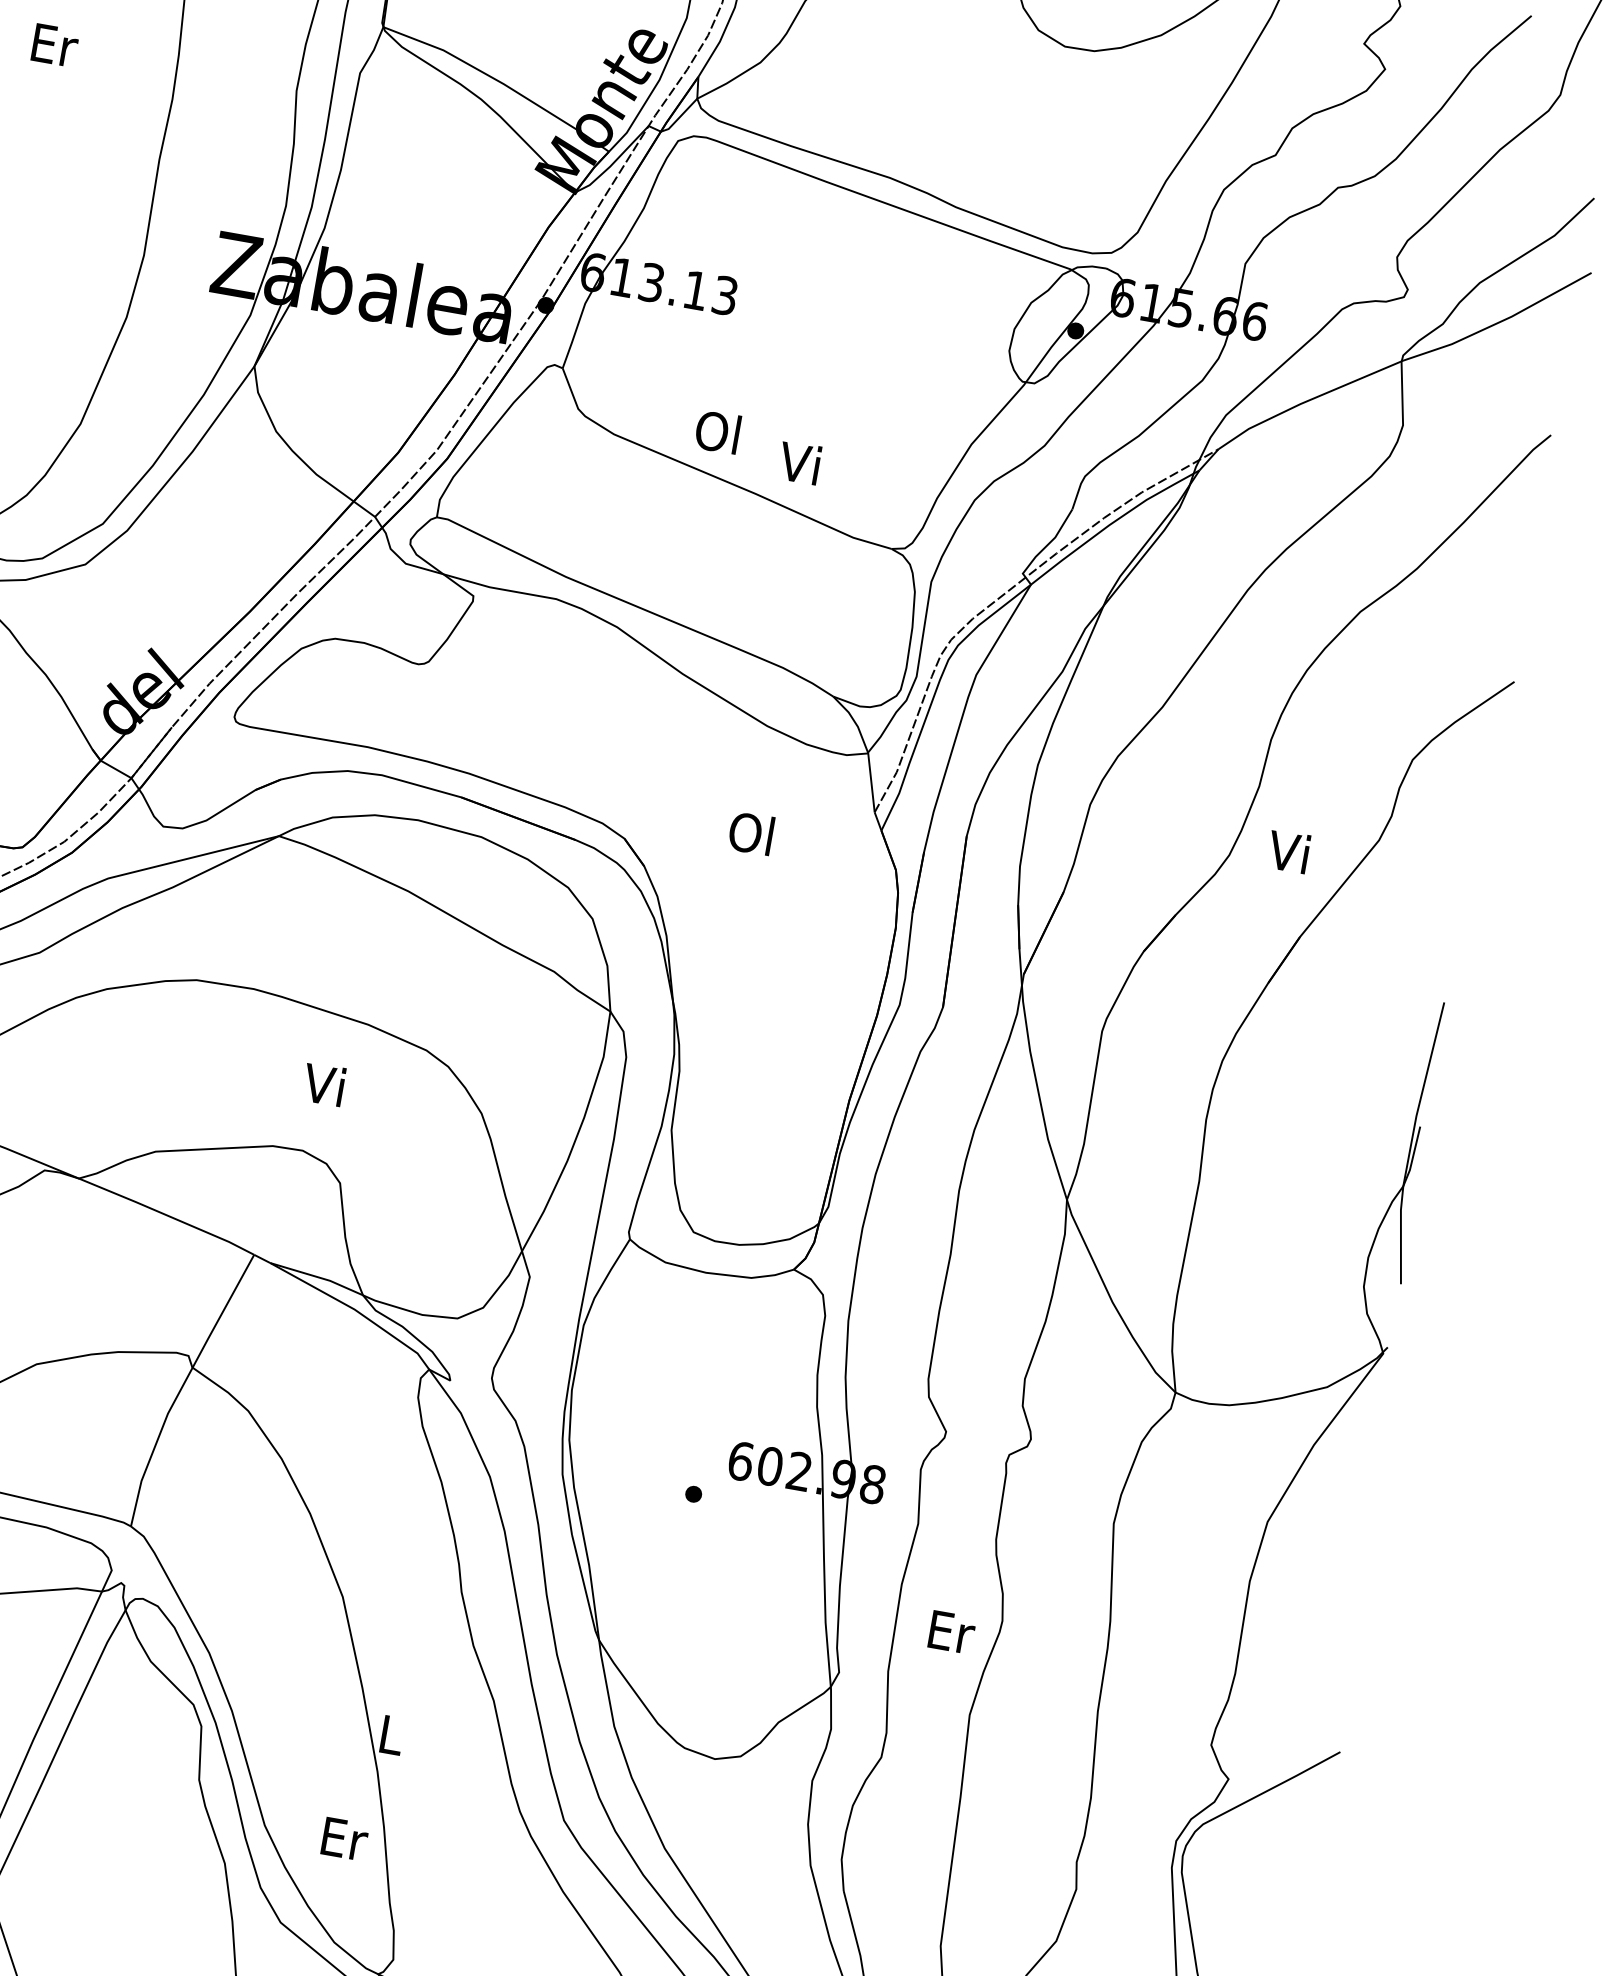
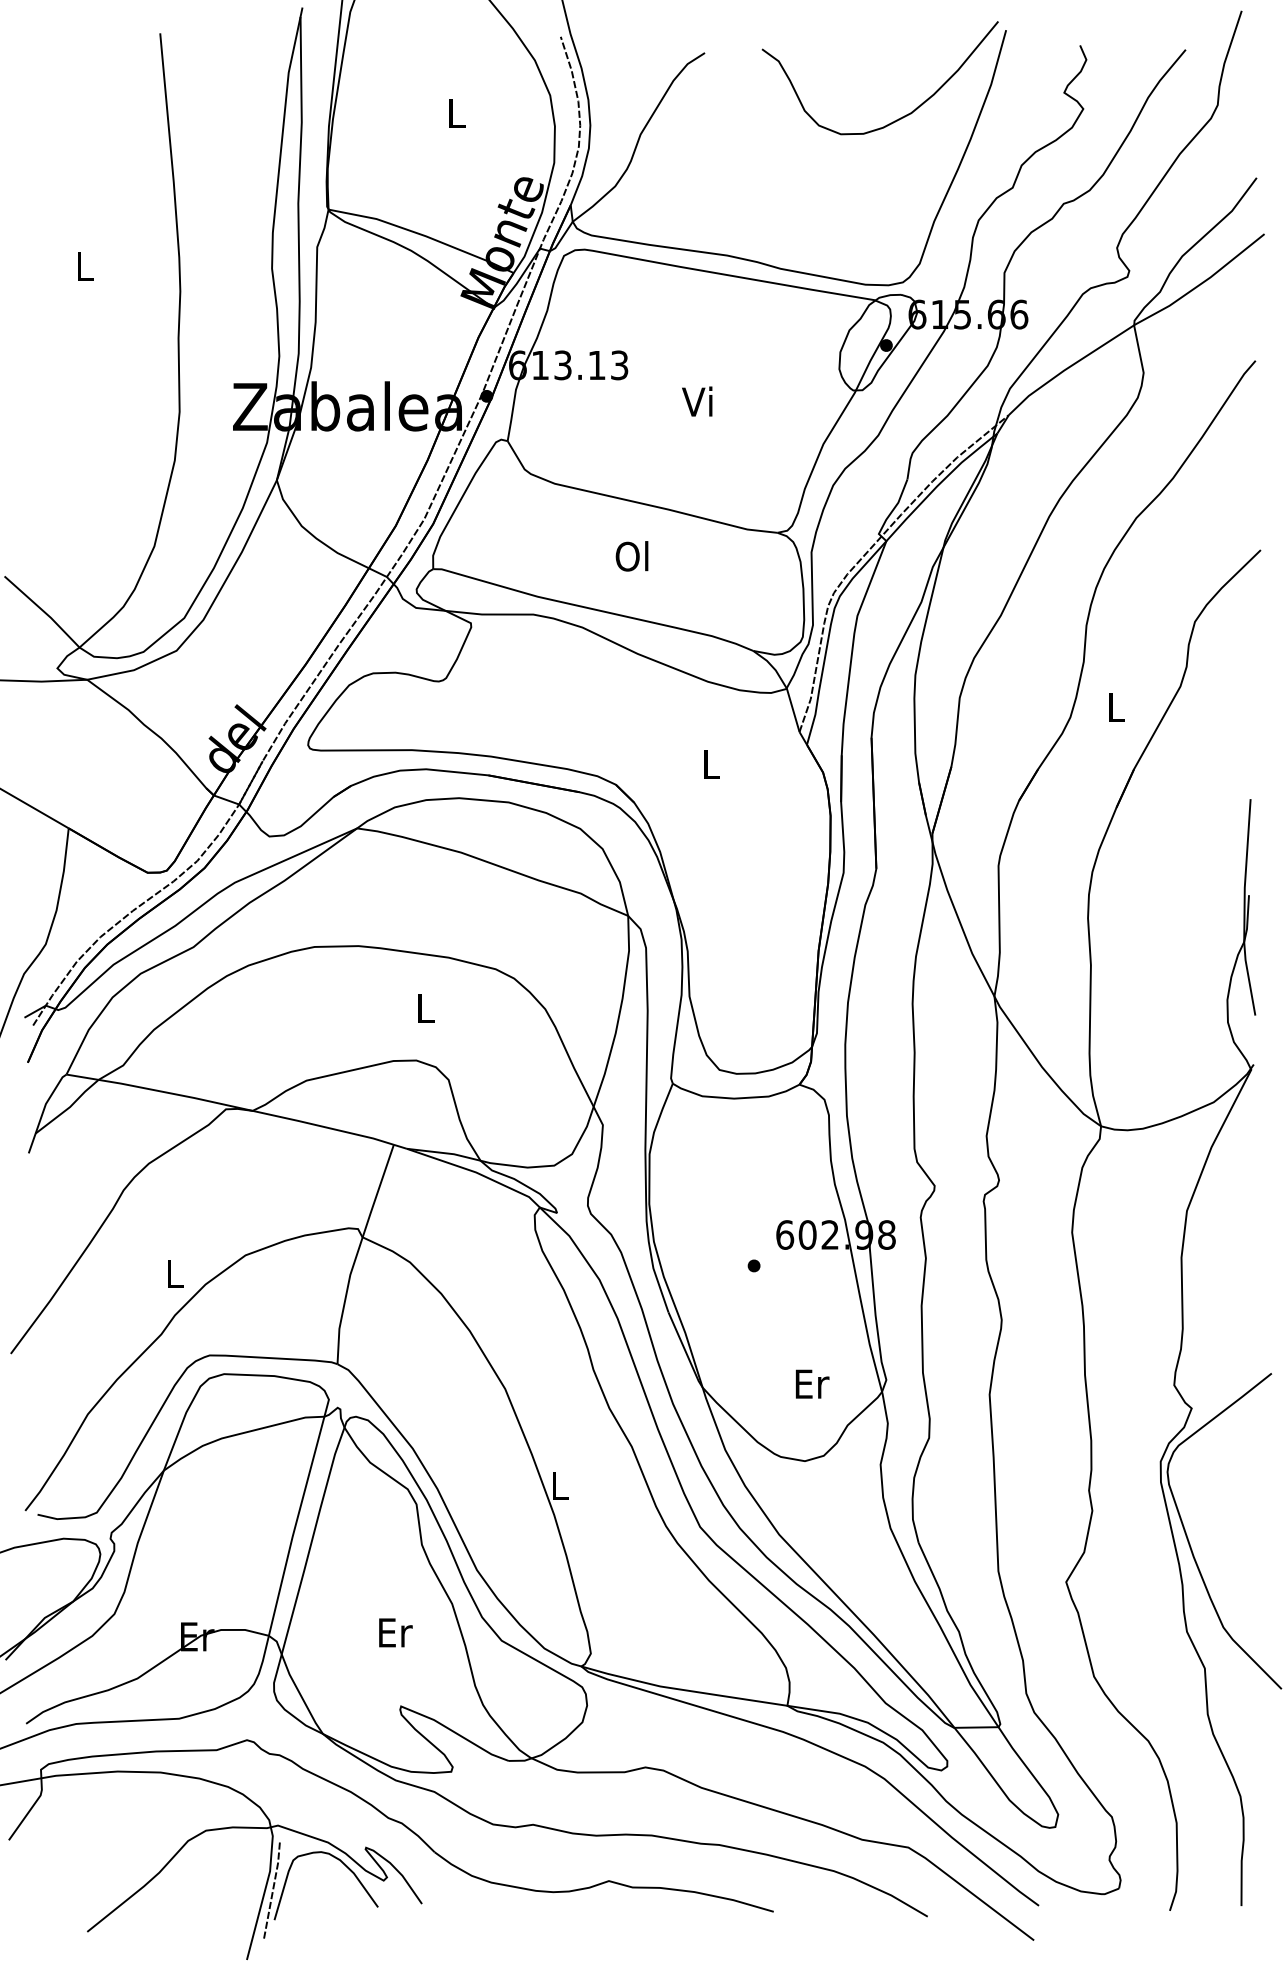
text: (55, 45) -> (85, 266), Er -> L
text: (717, 432) -> (631, 556), moved
text: (799, 462) -> (697, 401), moved
text: (750, 832) -> (709, 763), Ol -> L
text: (1287, 850) -> (1113, 706), Vi -> L
text: (323, 1084) -> (423, 1008), Vi -> L
text: (952, 1631) -> (812, 1383), moved
text: (344, 1838) -> (395, 1632), moved

